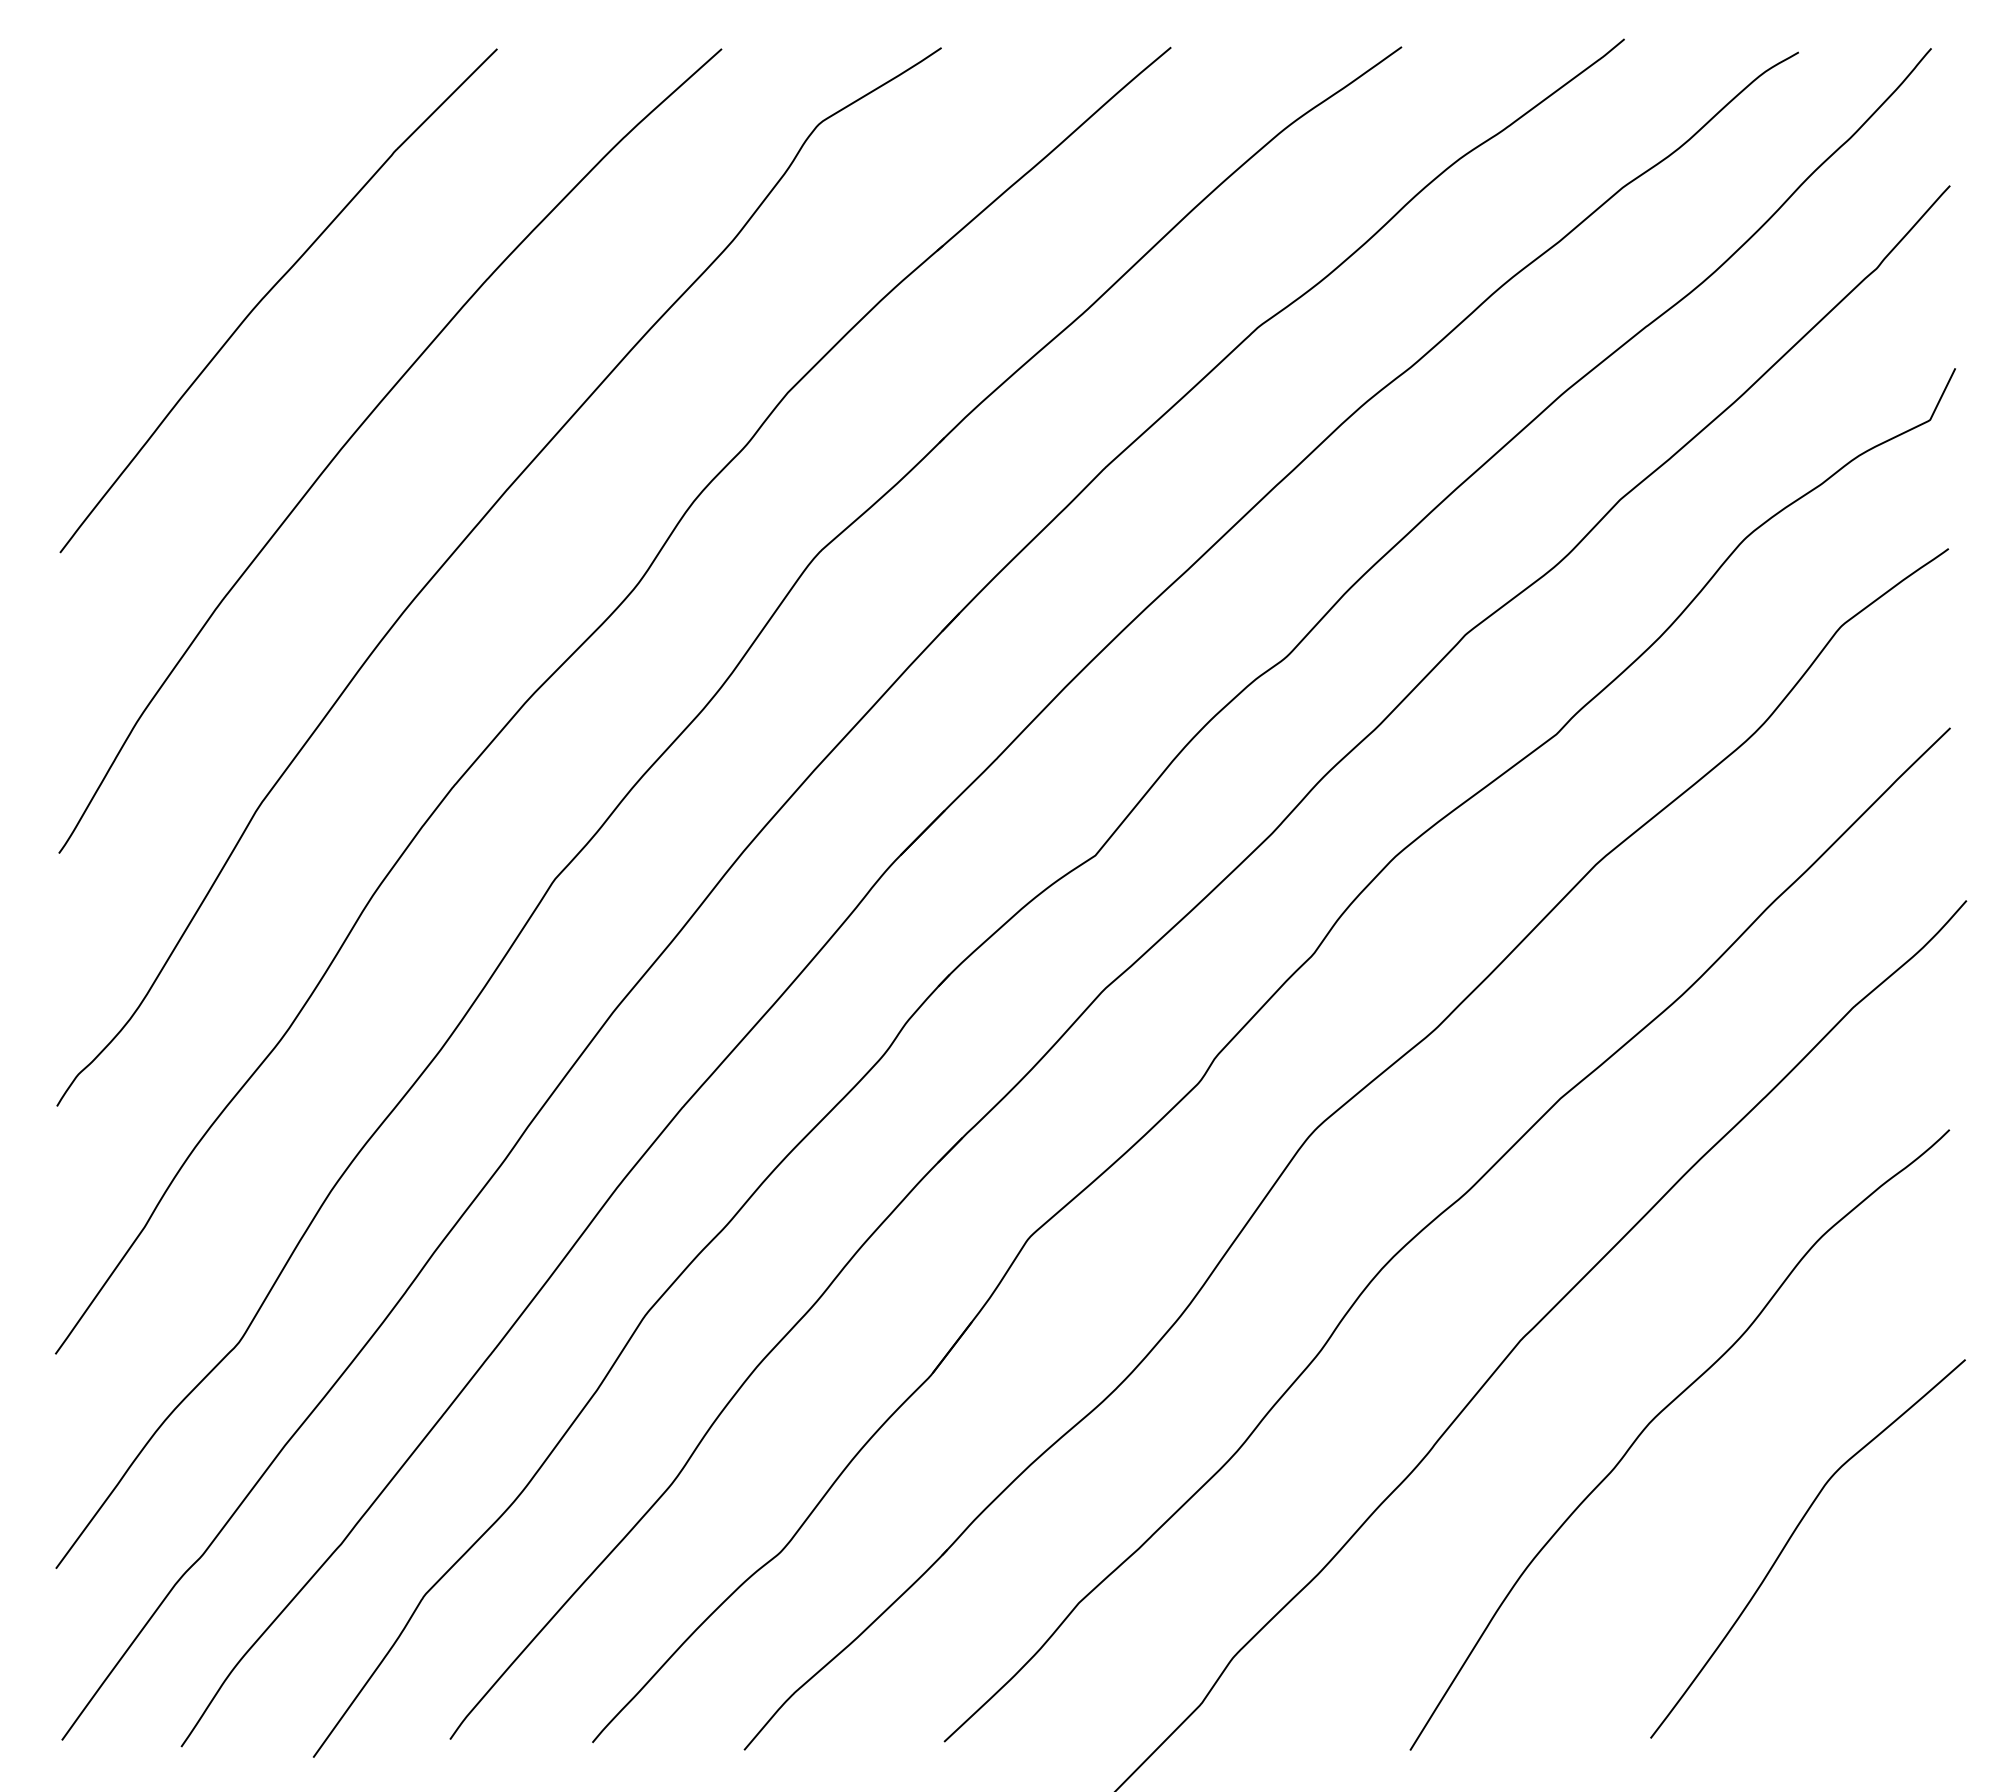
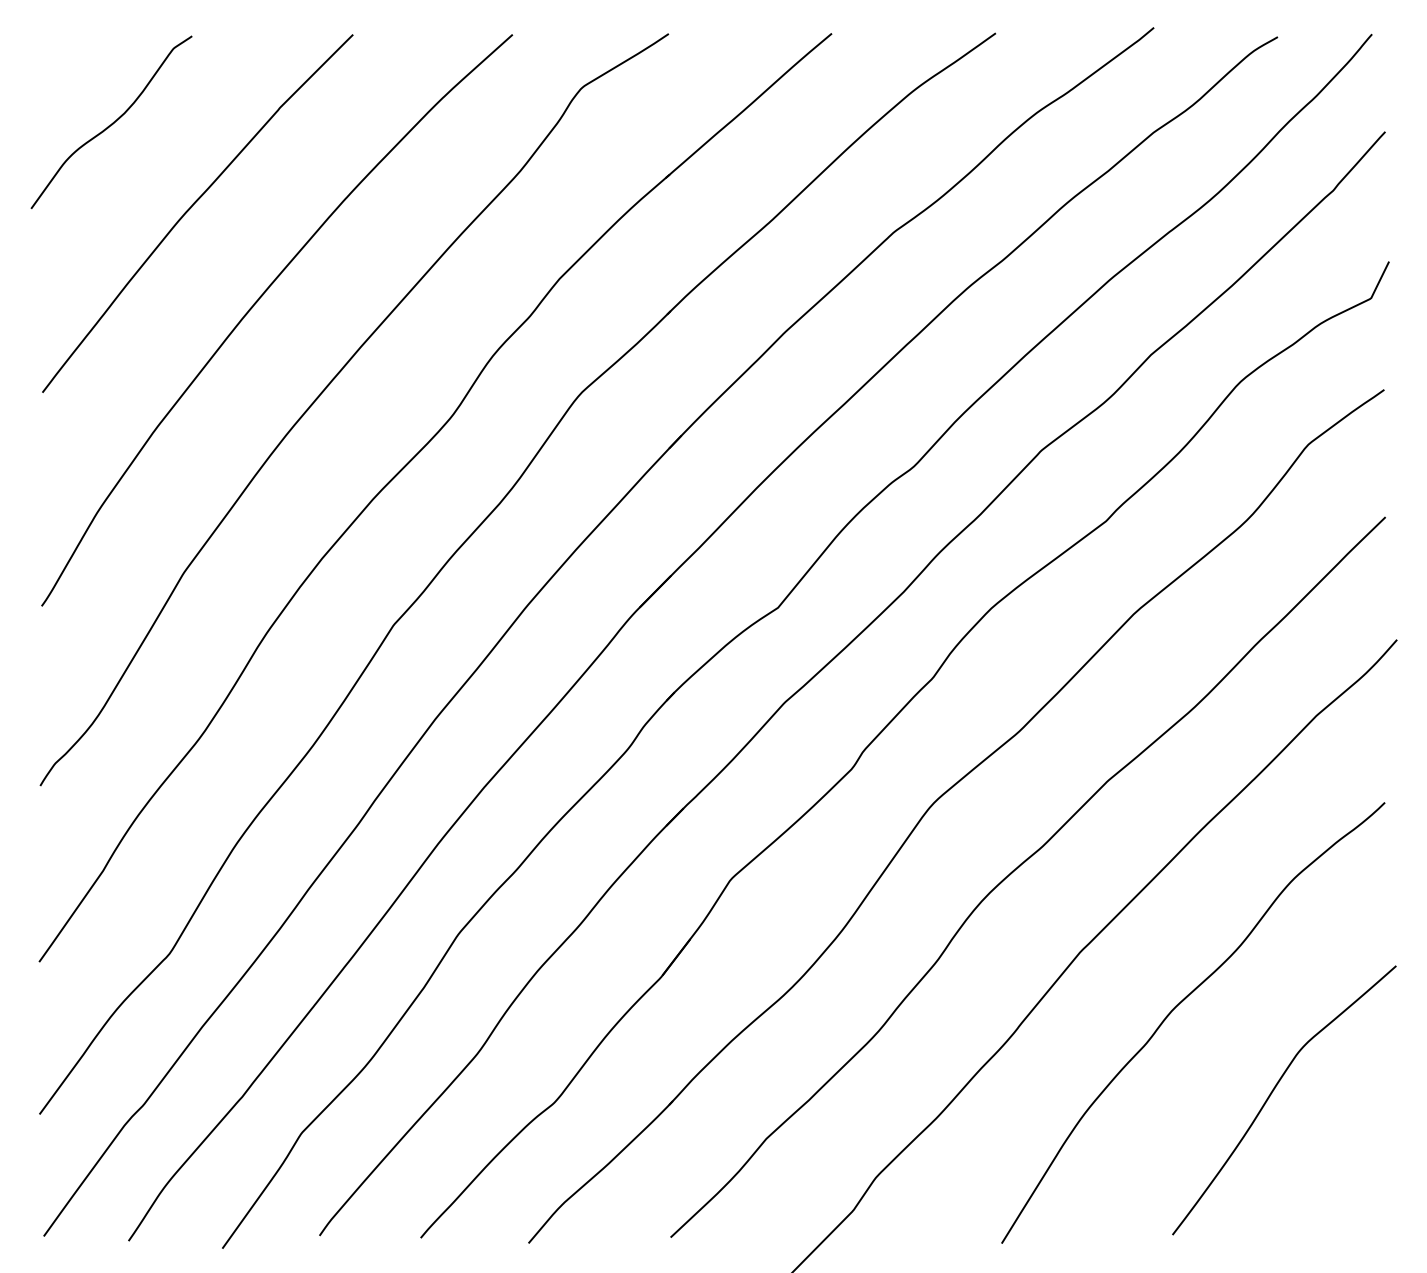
curve: (158, 173) -> (112, 123), added

